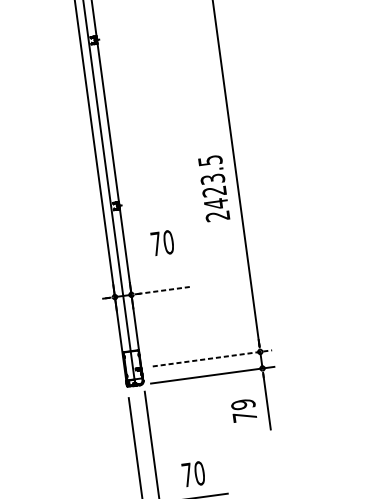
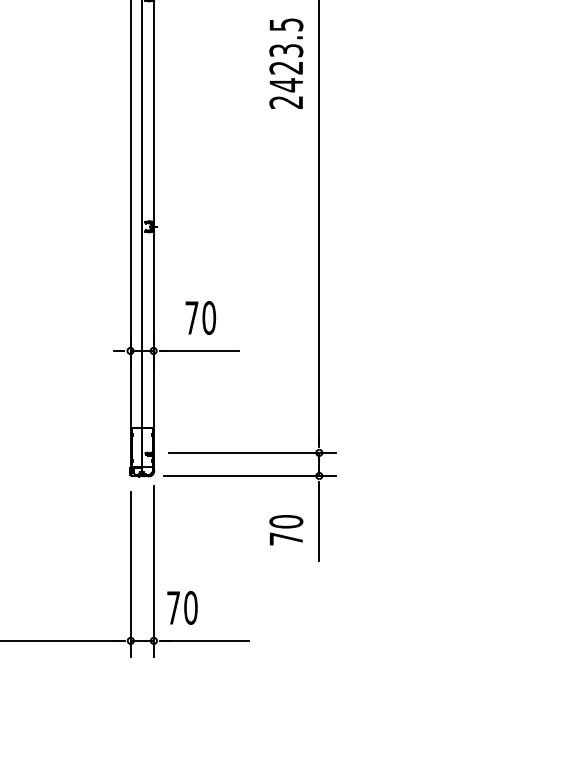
text: (214, 188) -> (286, 63), moved
text: (162, 242) -> (200, 317), moved
line: (165, 289) -> (200, 350), dashed -> solid
line: (213, 358) -> (253, 452), dashed -> solid
text: (243, 404) -> (286, 521), 79 -> 70
text: (193, 473) -> (182, 607), moved

